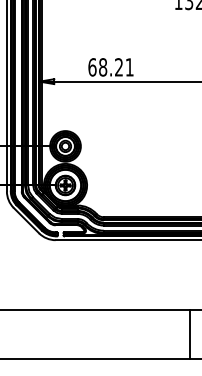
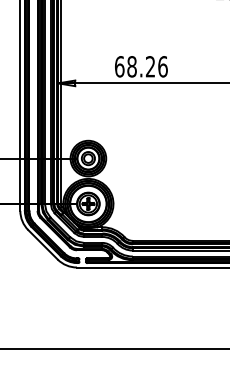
text: (129, 67) -> (162, 66), 68.21 -> 68.26

